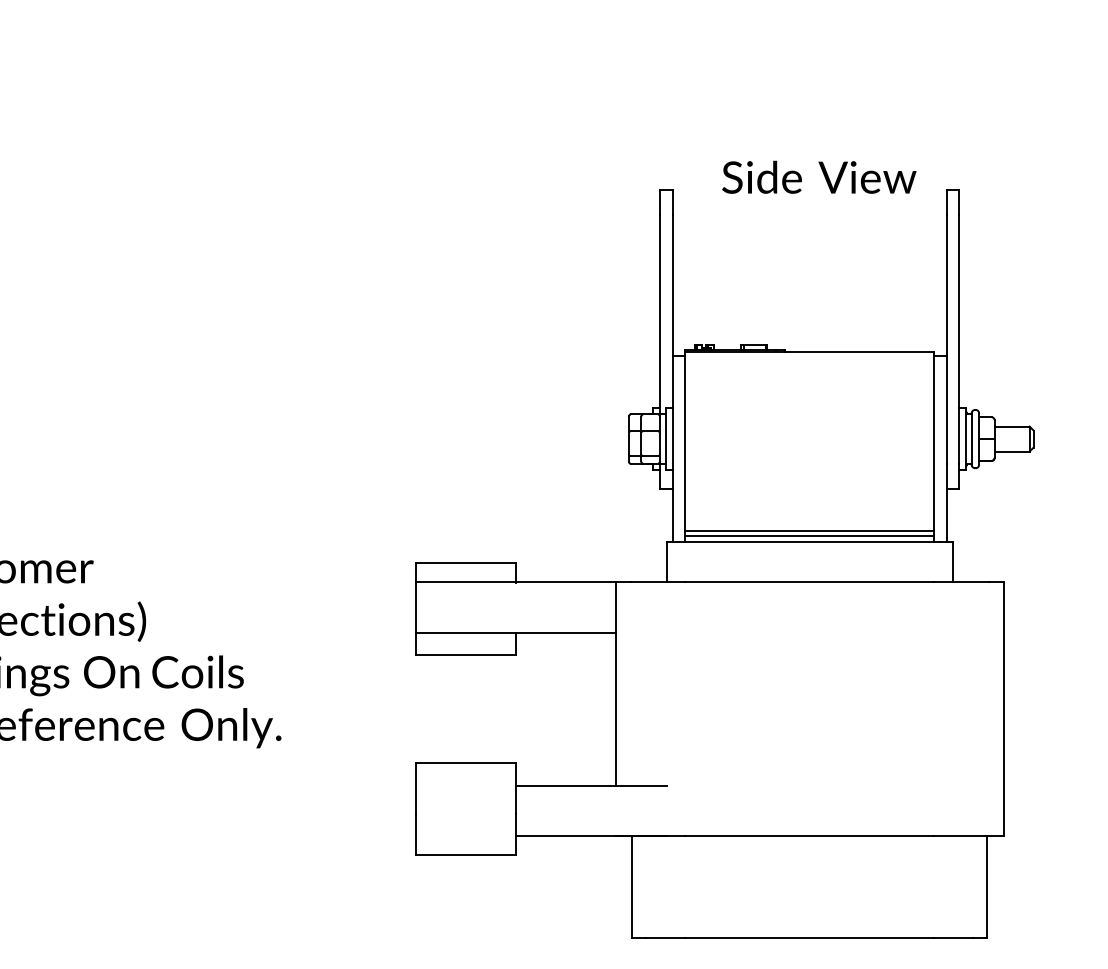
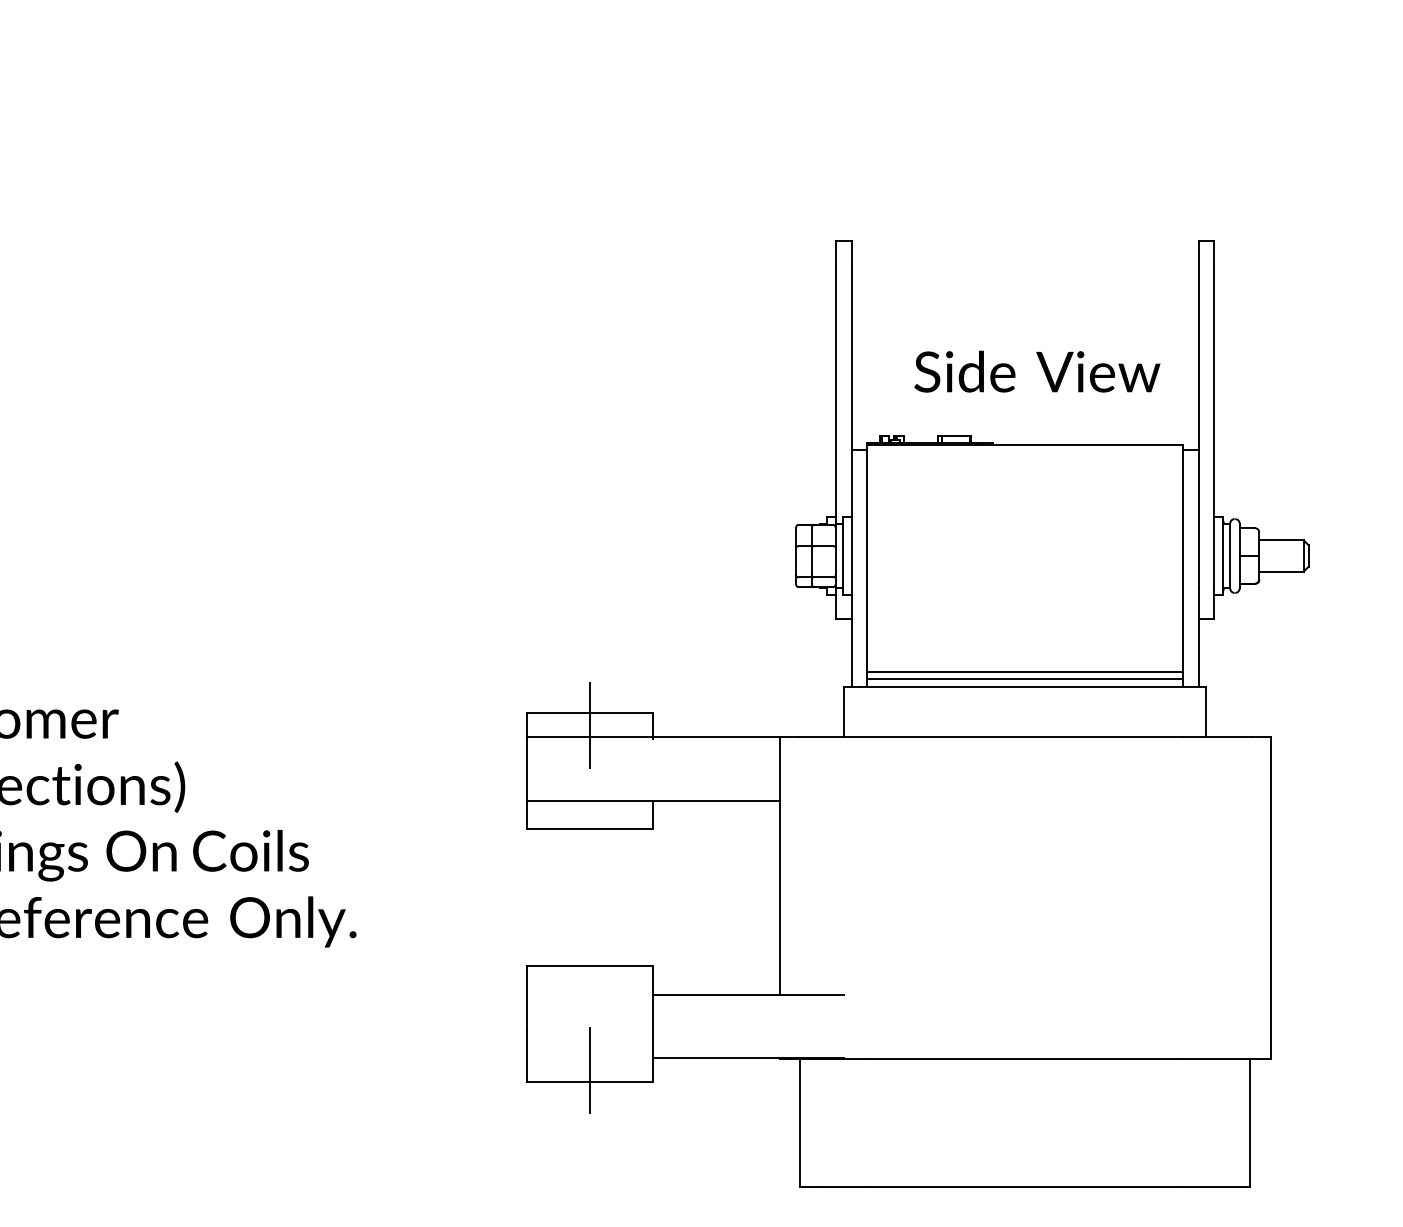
text: (819, 177) -> (1037, 371), moved
line: (466, 572) -> (590, 724), added
line: (466, 844) -> (590, 1069), added

